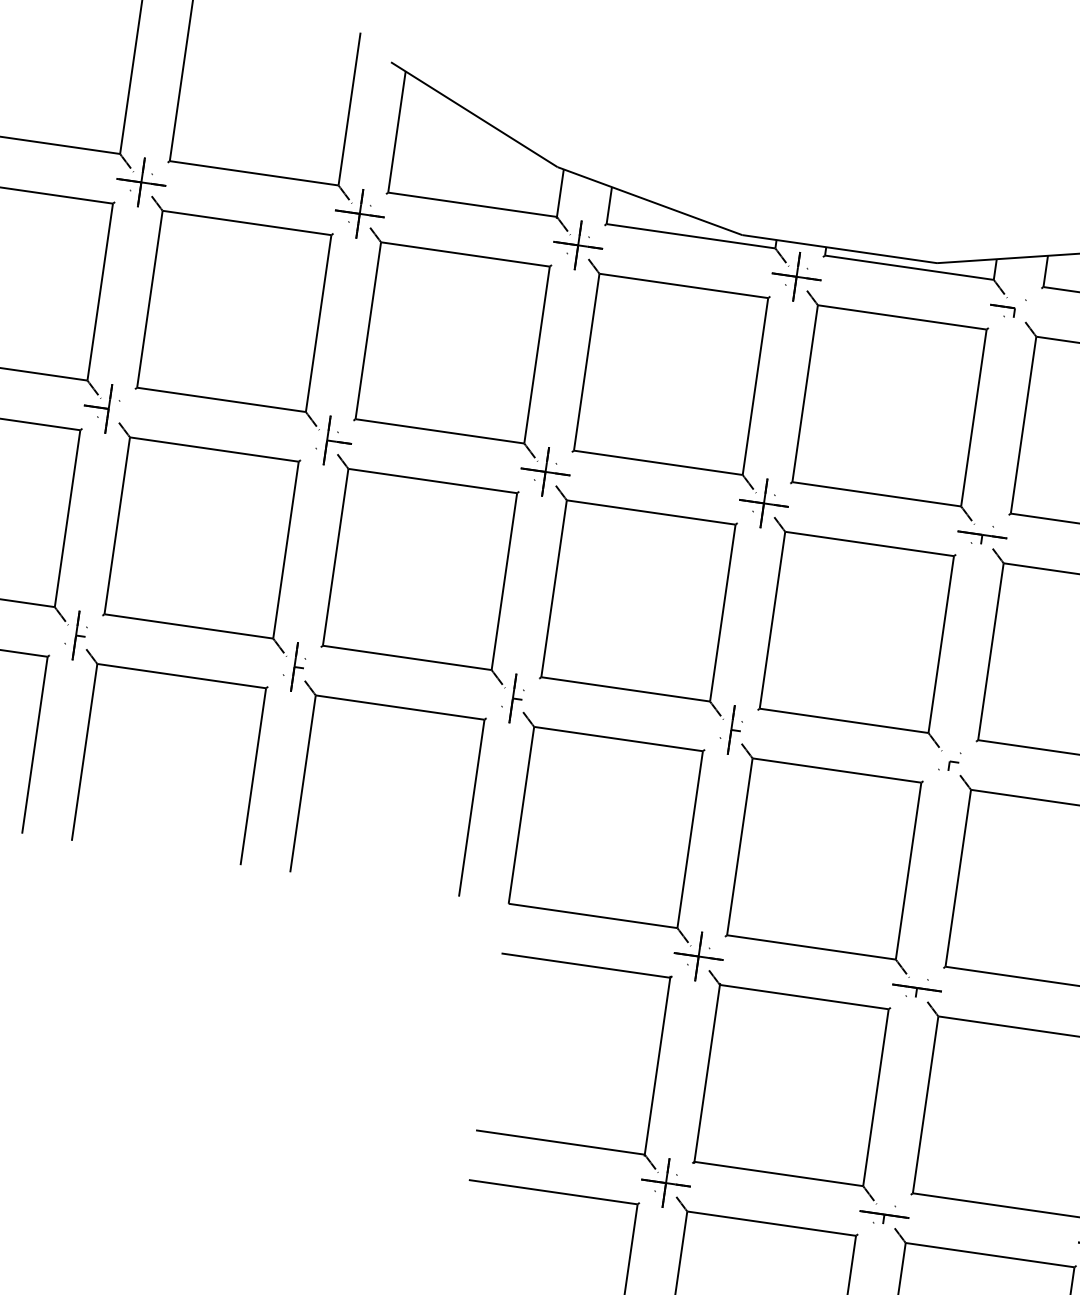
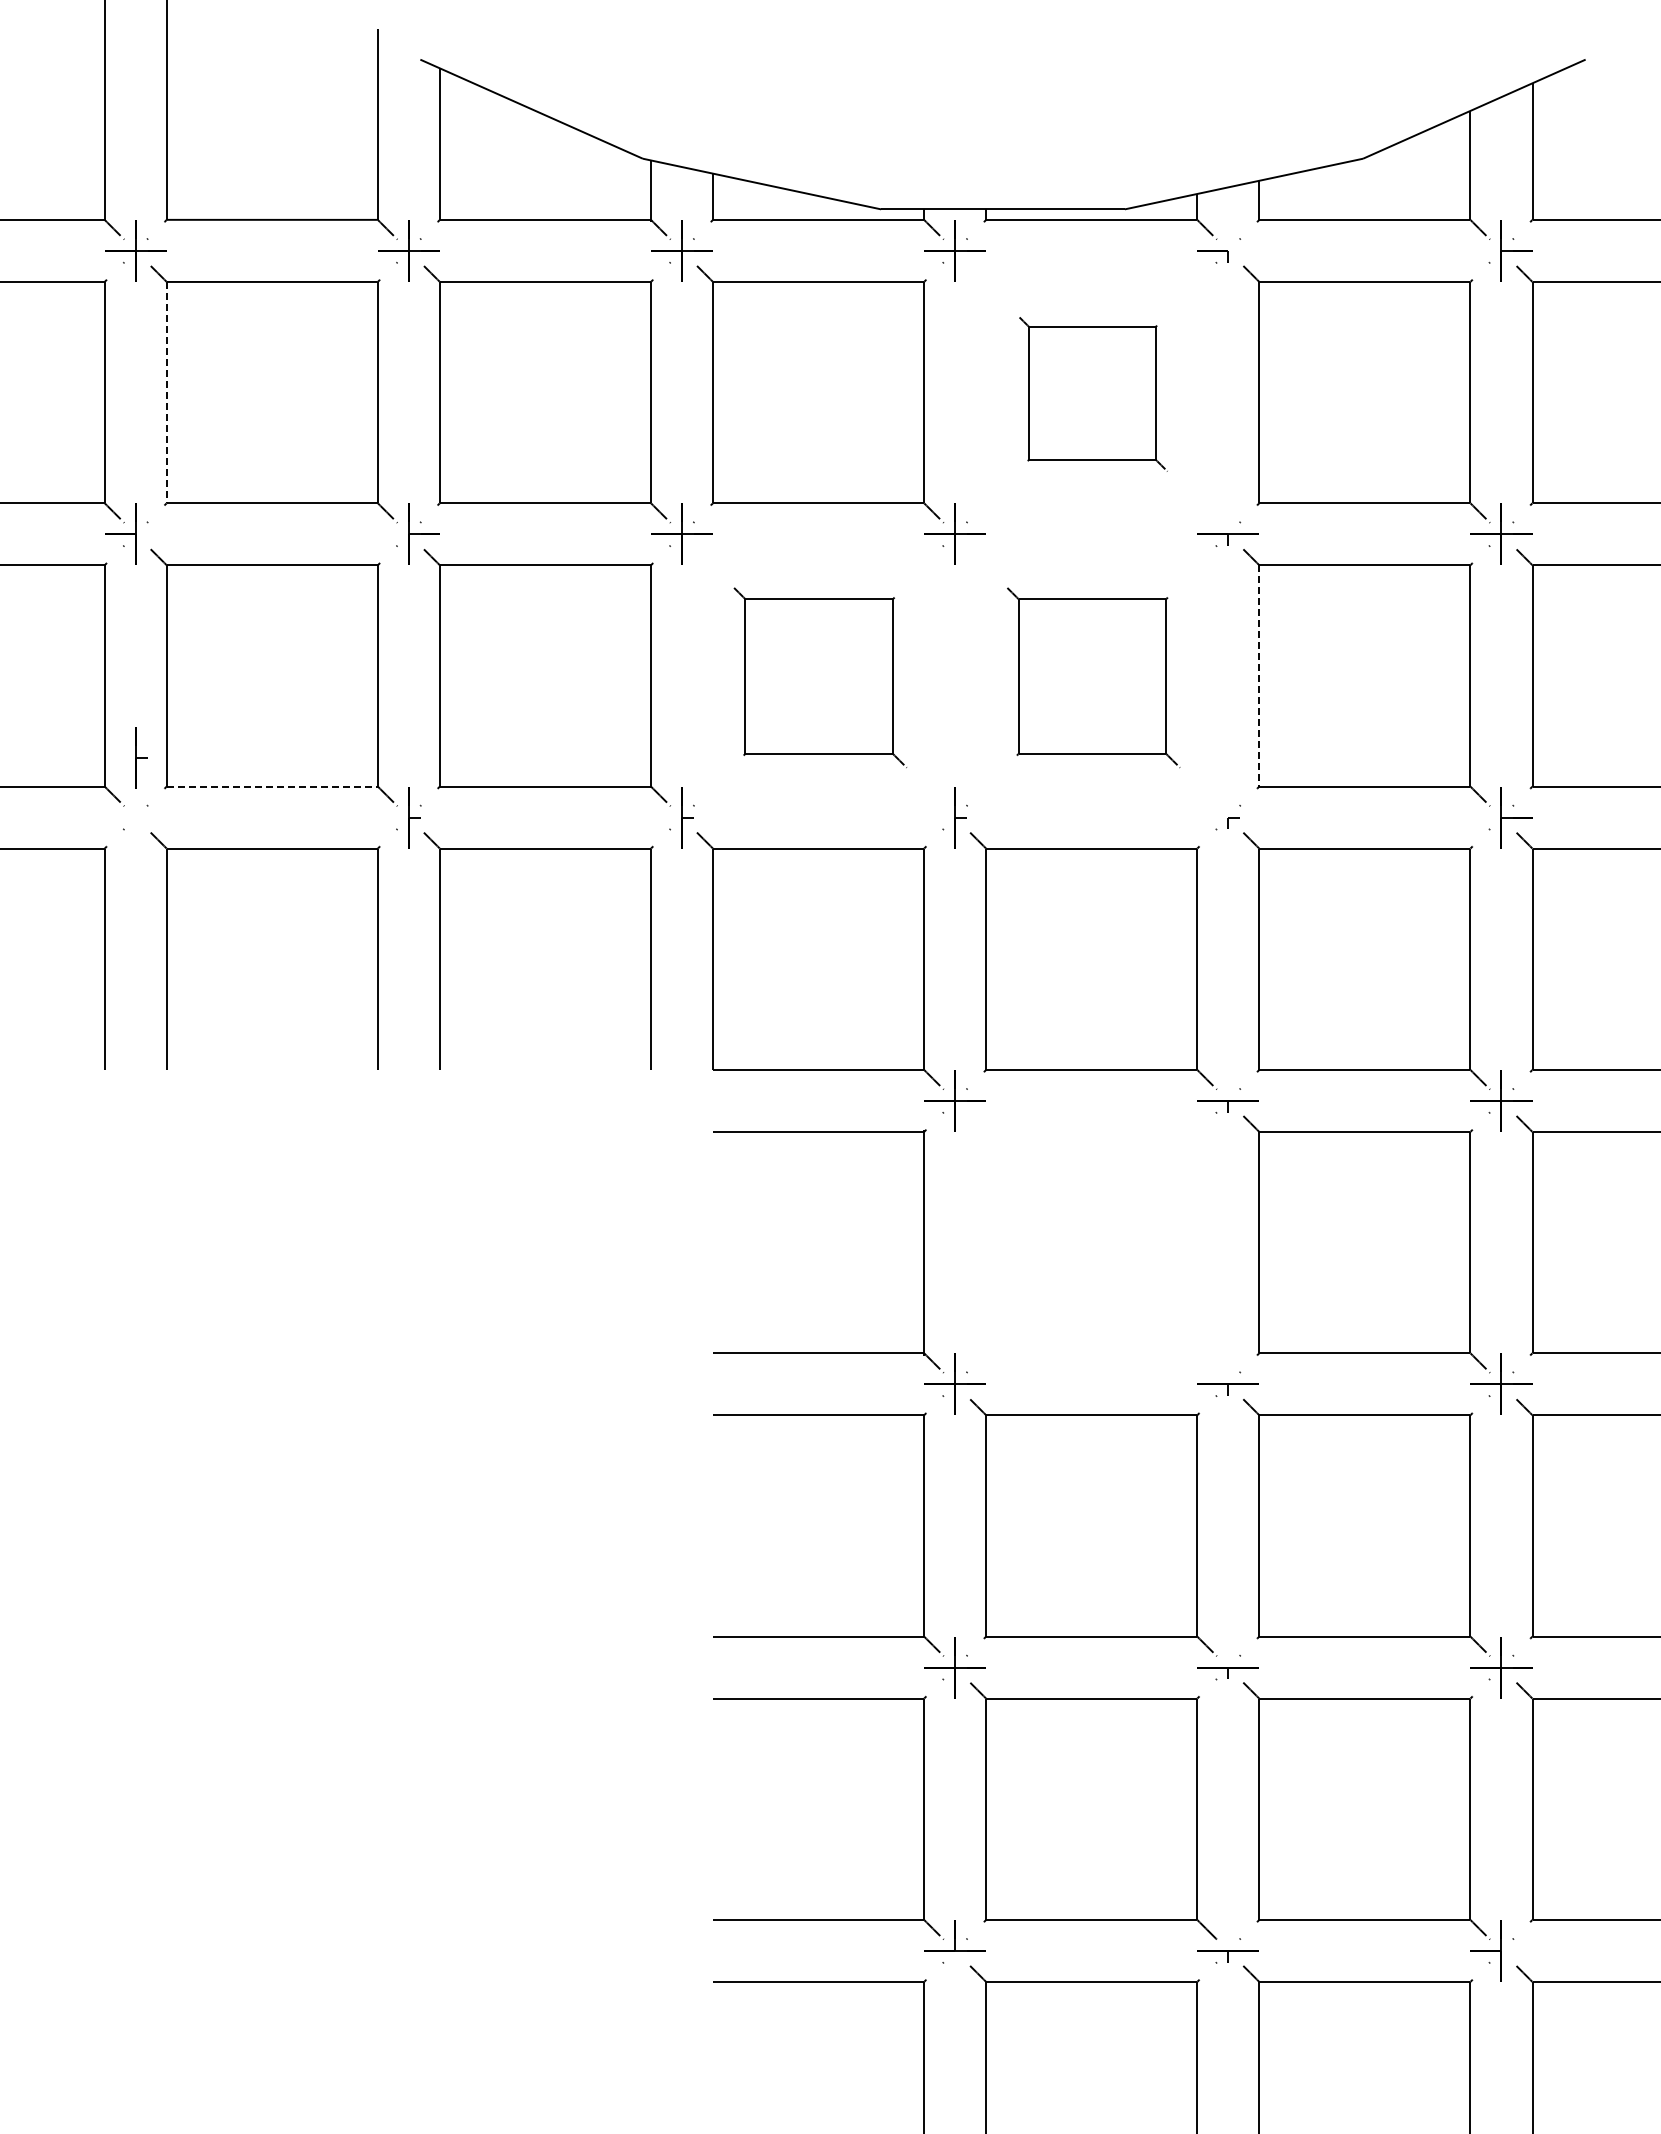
line: (149, 299) -> (166, 392), solid -> dashed
part: (890, 407) -> (1093, 394), size x0.6
part: (639, 602) -> (820, 677), size x0.7
line: (189, 626) -> (272, 786), solid -> dashed
part: (858, 633) -> (1093, 677), size x0.7
part: (80, 636) -> (141, 757), moved
line: (991, 651) -> (1259, 675), solid -> dashed
part: (792, 1087) -> (1093, 1244), removed

